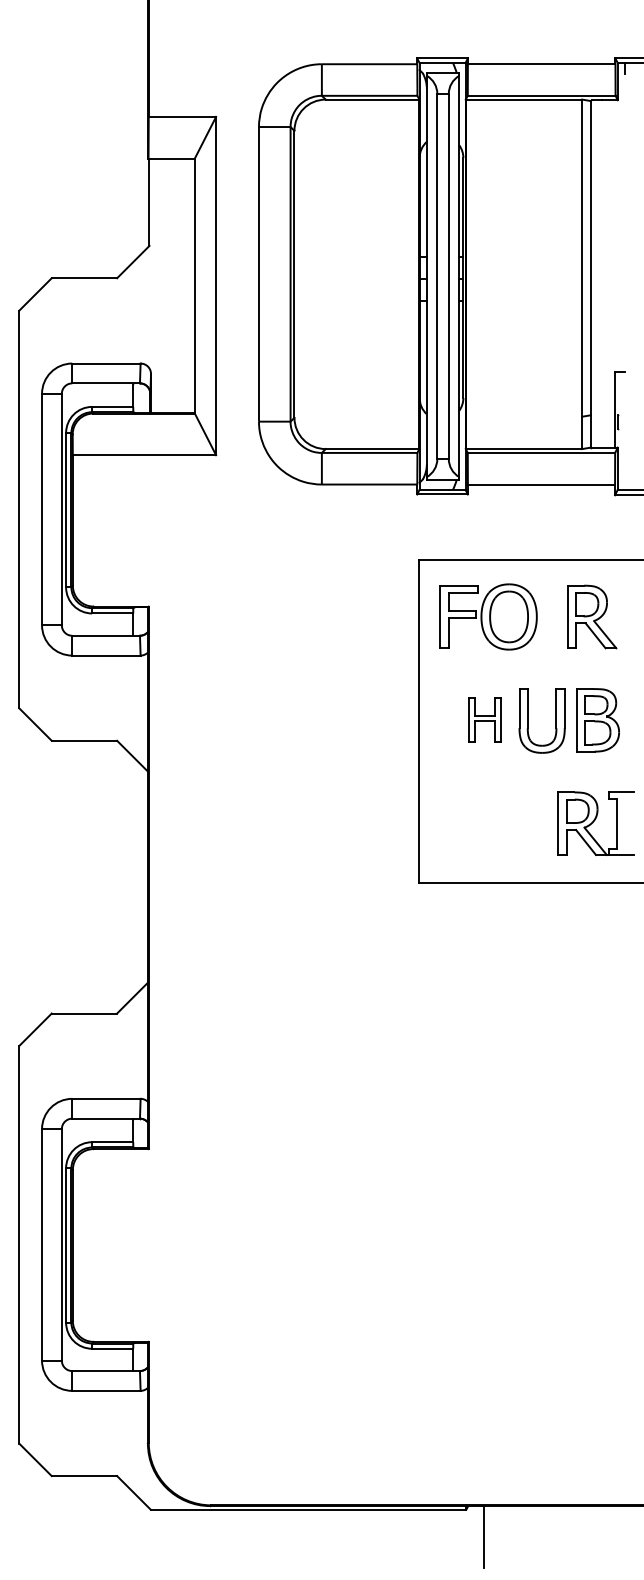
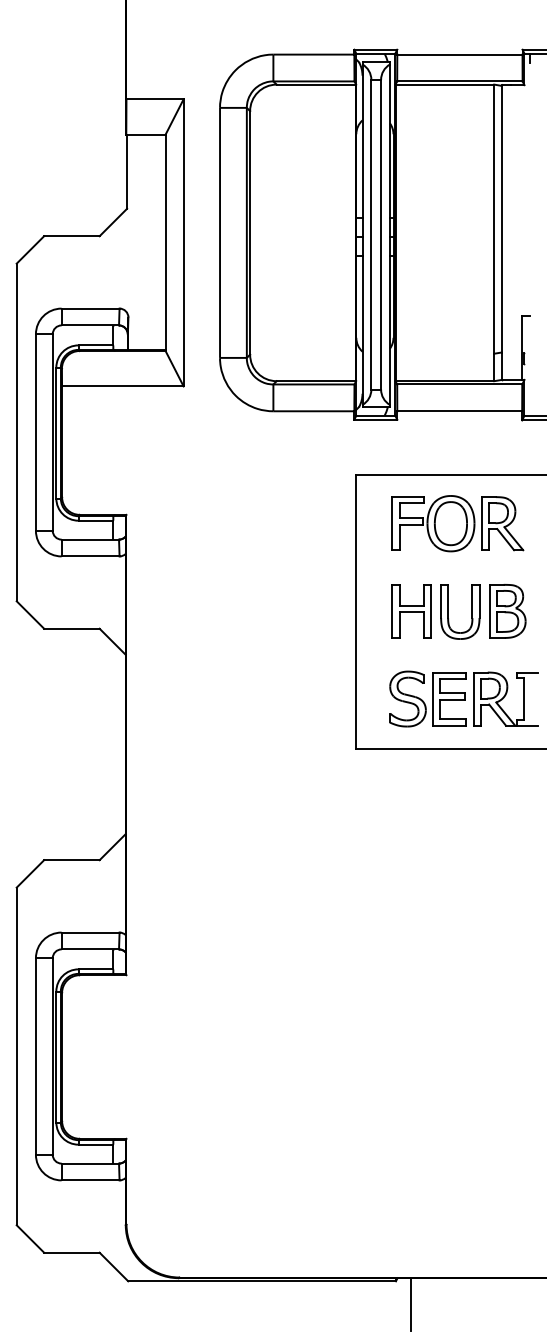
part: (488, 616) -> (433, 523), moved
part: (484, 720) -> (411, 611), size x1.43
part: (503, 823) -> (427, 698), added

